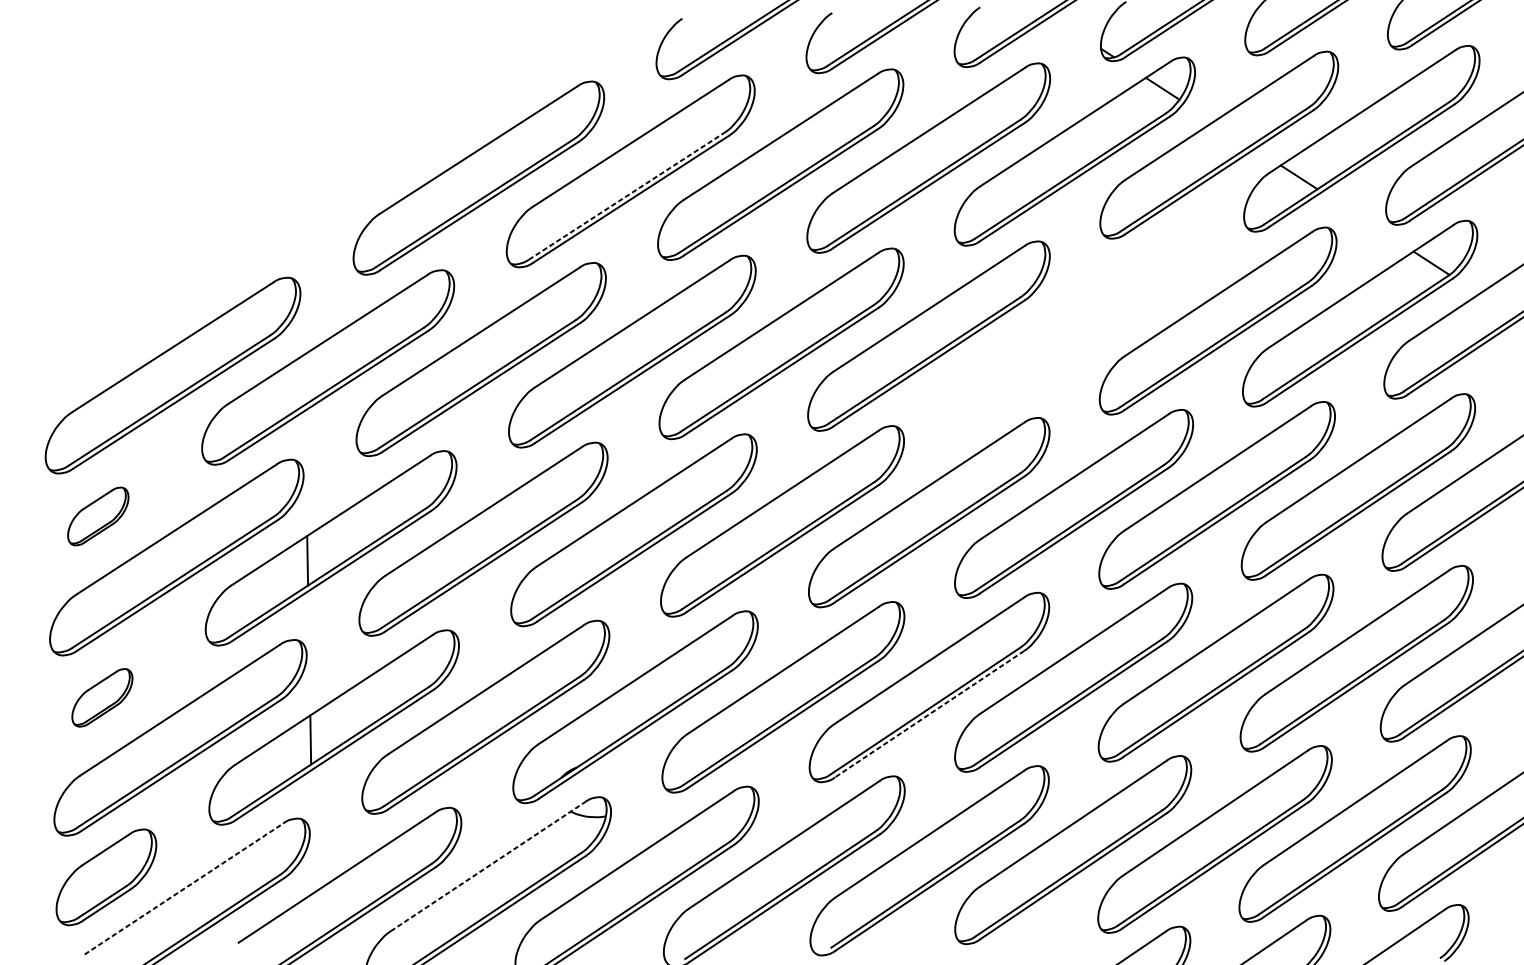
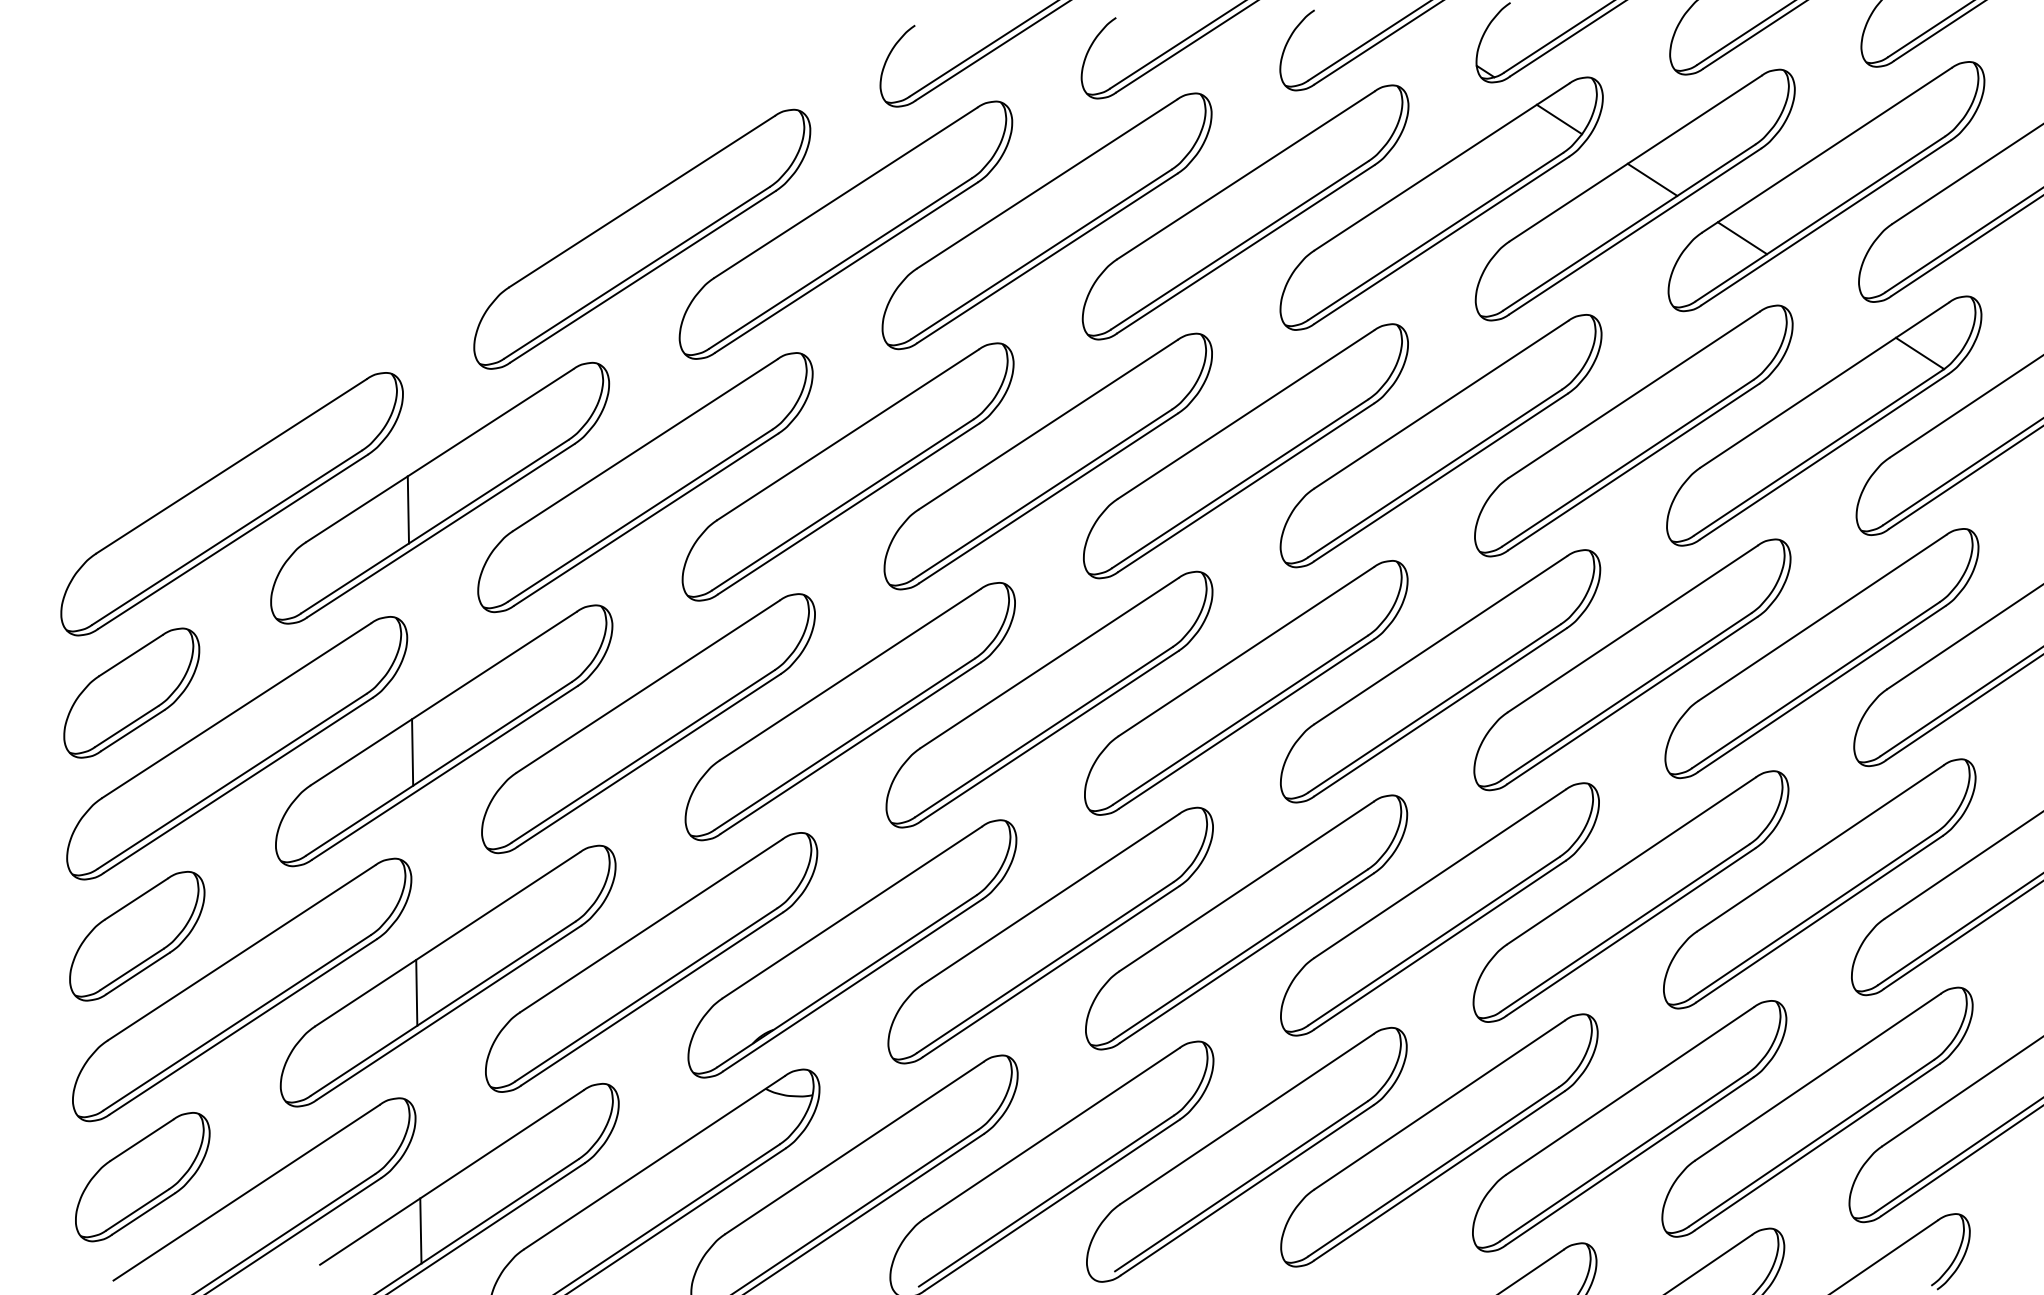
line: (1232, 133) -> (1652, 179), added
line: (626, 196) -> (840, 263), dashed -> solid
part: (1074, 328) -> (1440, 441), added
line: (304, 379) -> (408, 509), added
part: (98, 516) -> (131, 692), size x1.67
part: (102, 697) -> (137, 936), size x1.67
line: (929, 714) -> (1246, 958), dashed -> solid
line: (487, 866) -> (654, 1162), dashed -> solid
line: (184, 888) -> (247, 1192), dashed -> solid
line: (313, 917) -> (420, 1230), added

